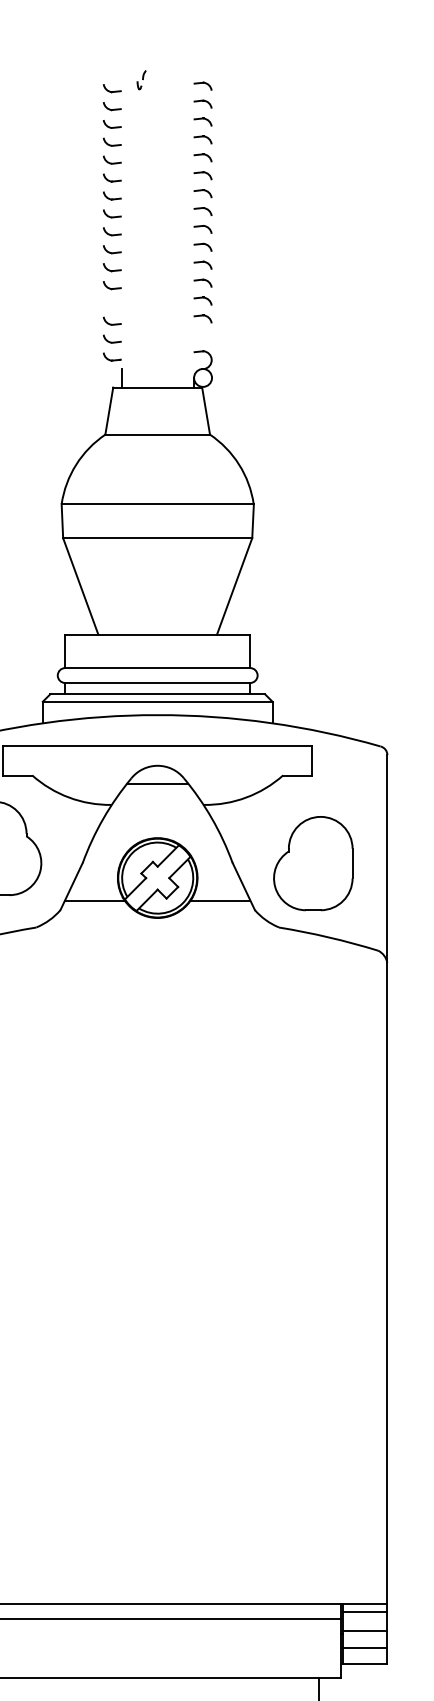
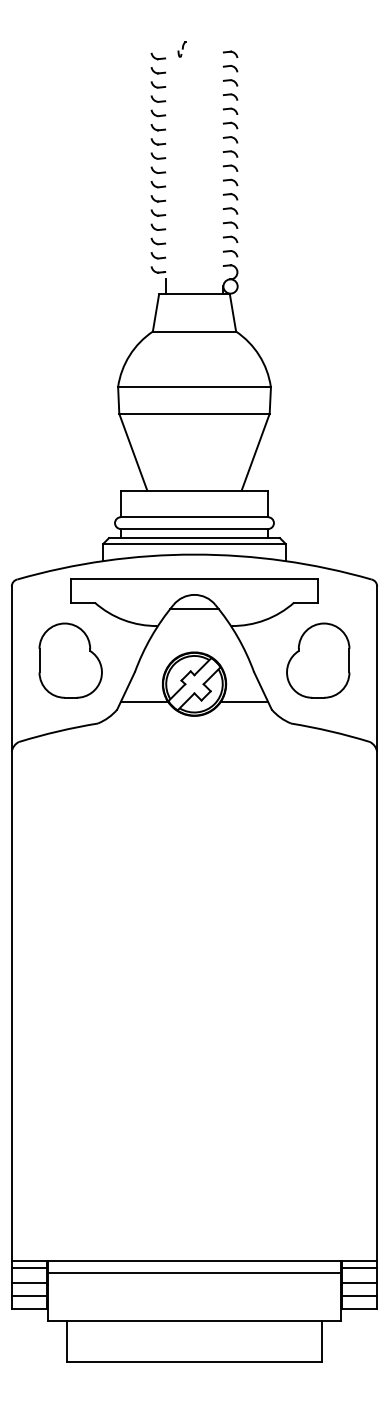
part: (112, 302) -> (158, 226), added
part: (202, 336) -> (230, 253), added
part: (313, 863) -> (318, 660), moved

